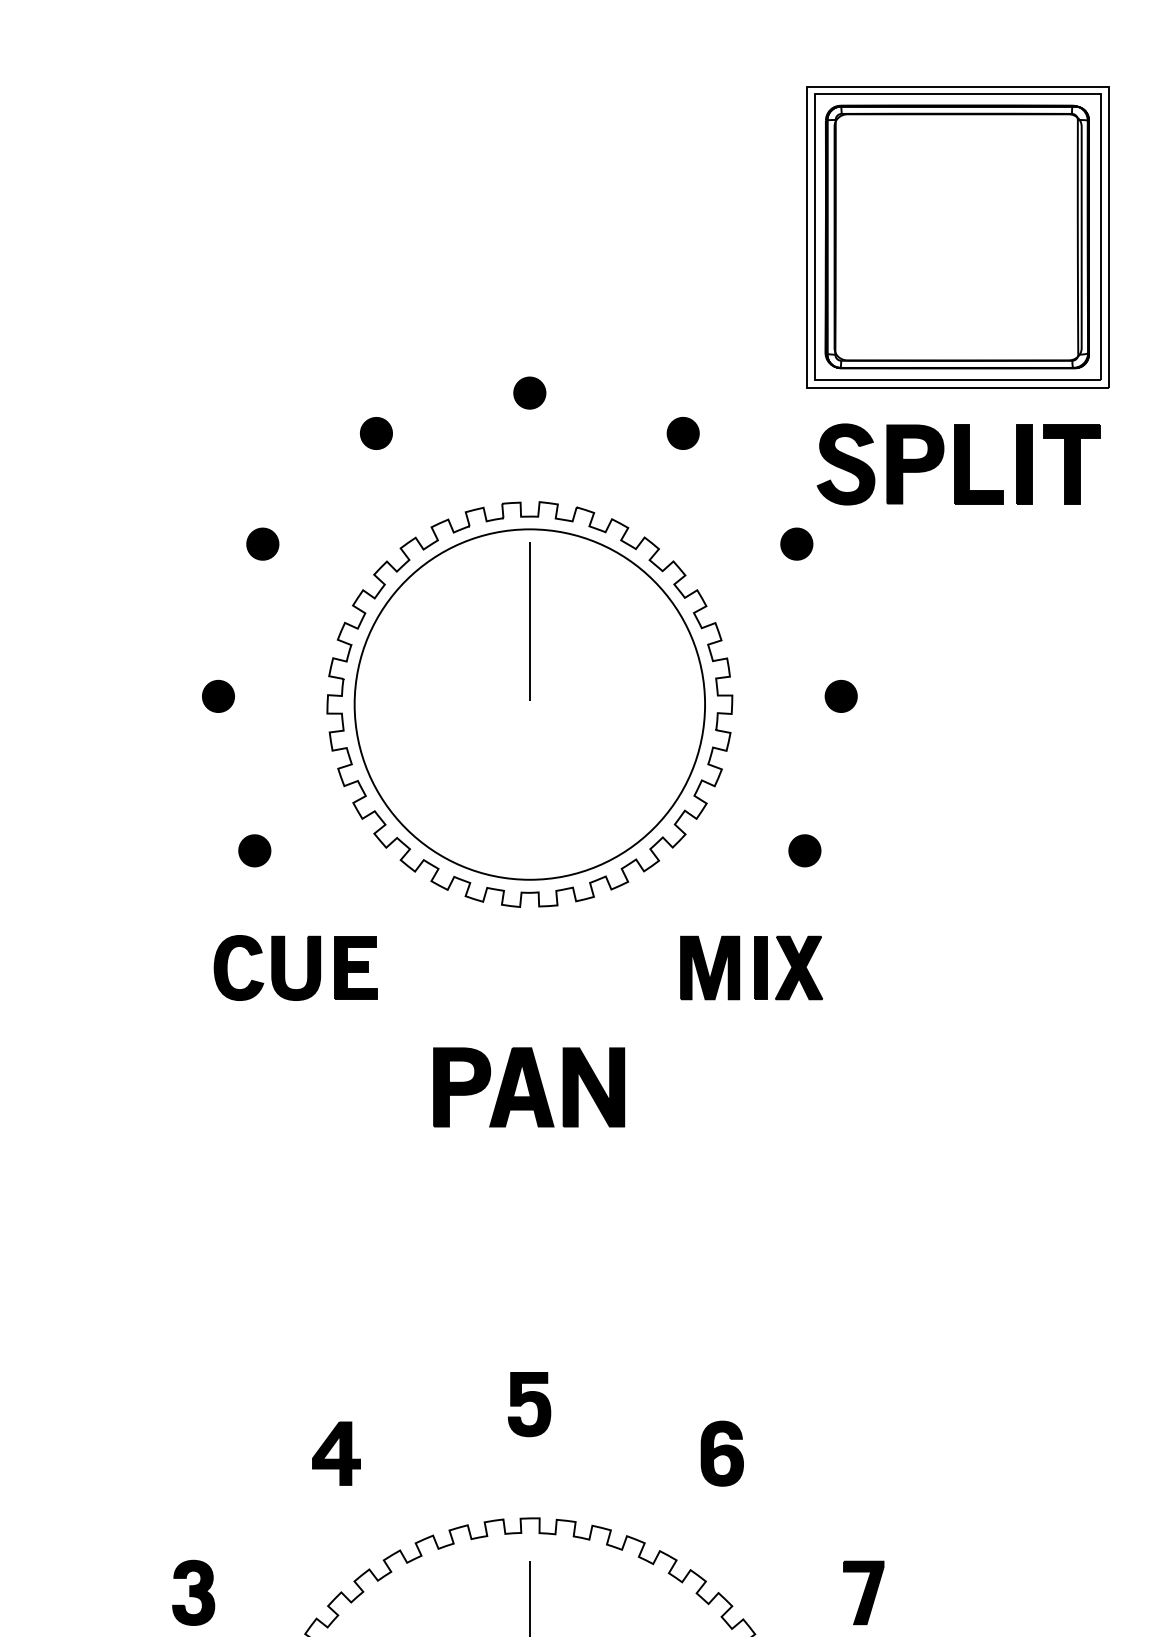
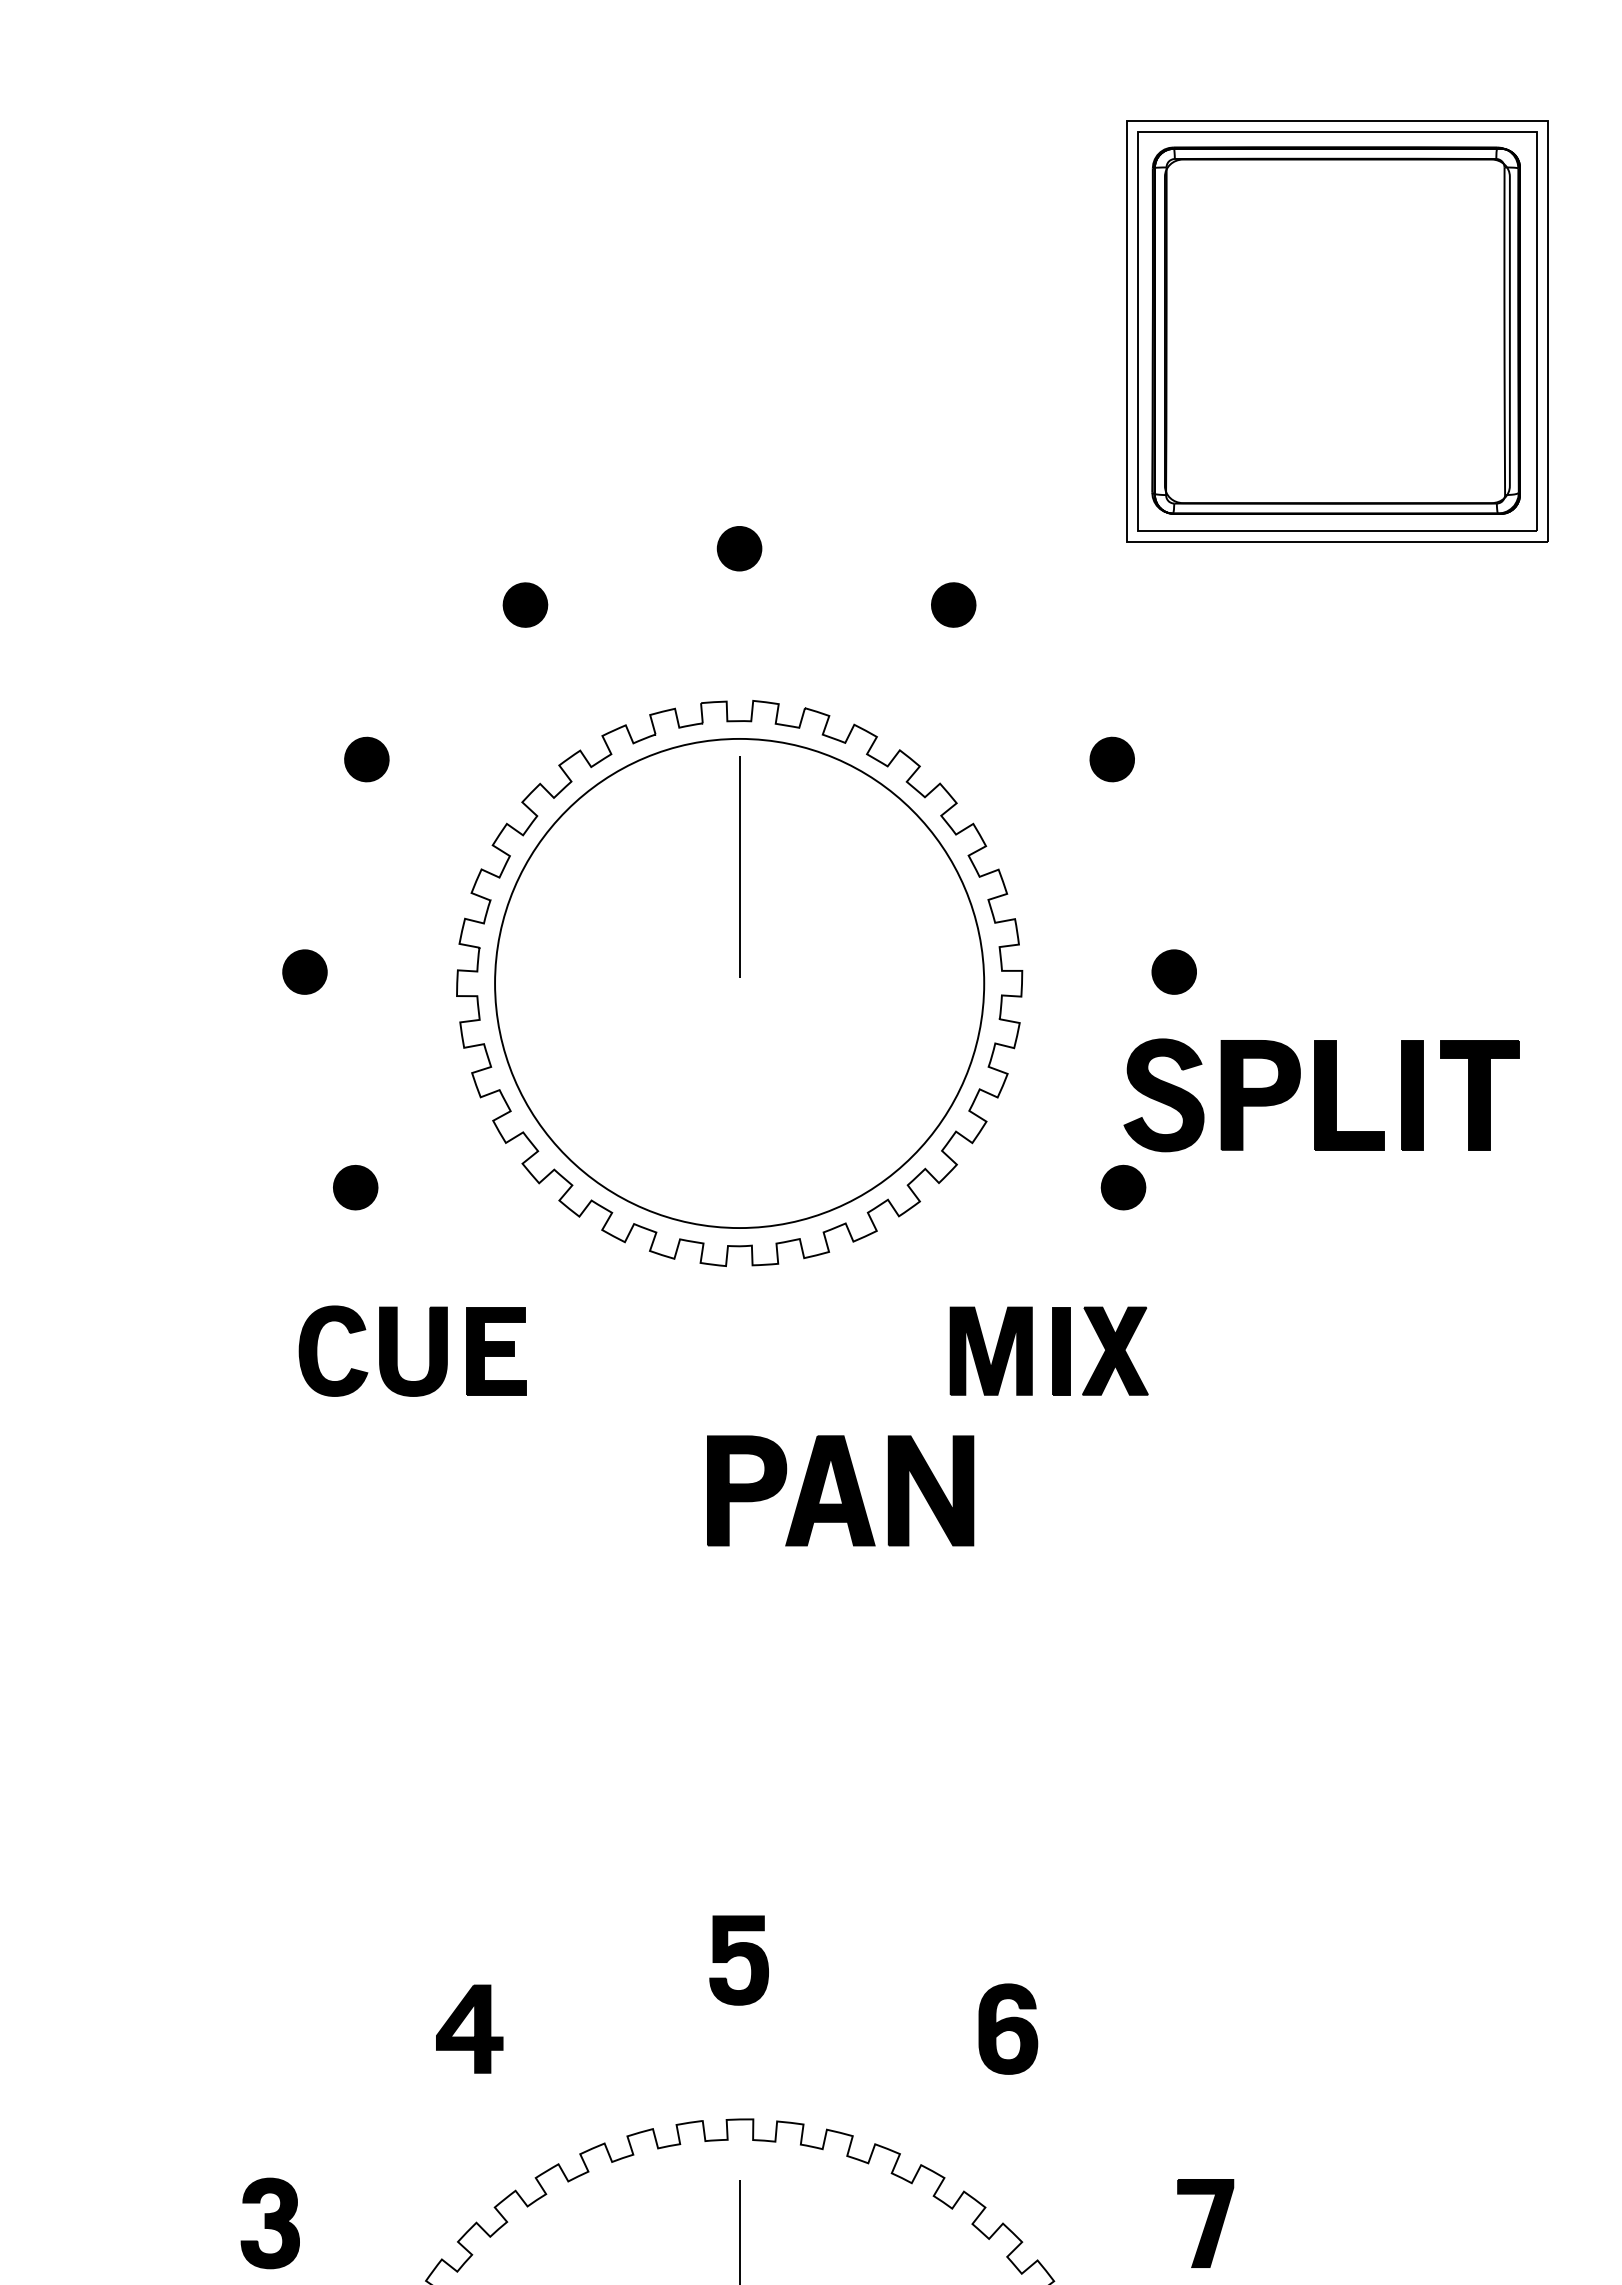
part: (958, 464) -> (1321, 1095), moved
part: (529, 1087) -> (840, 1490), moved

